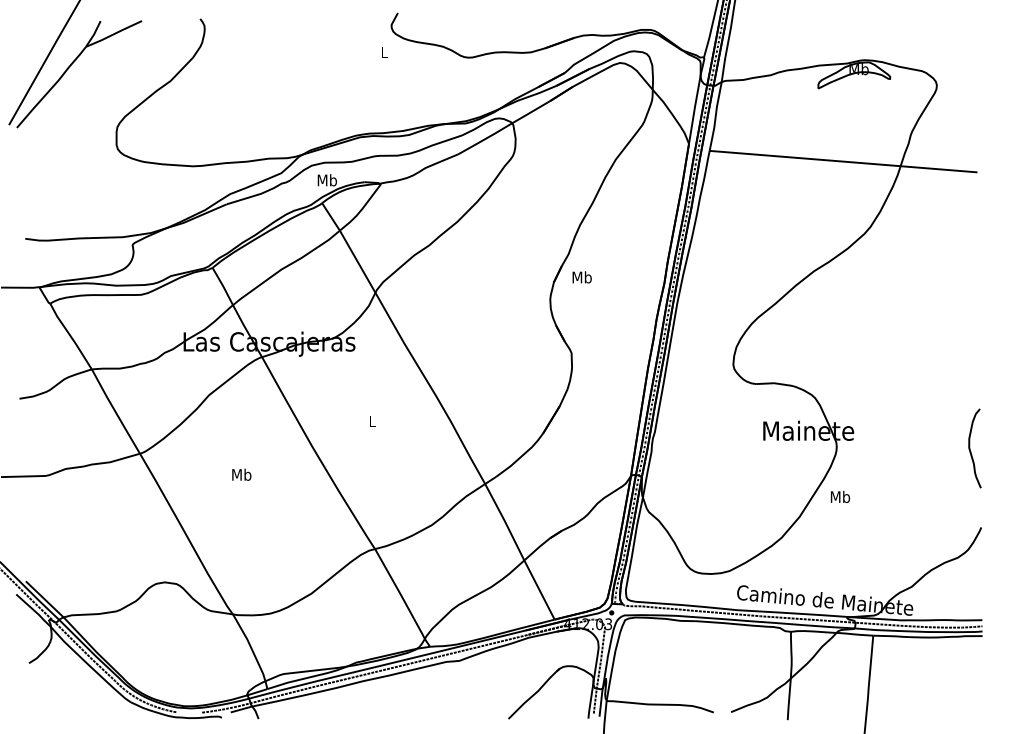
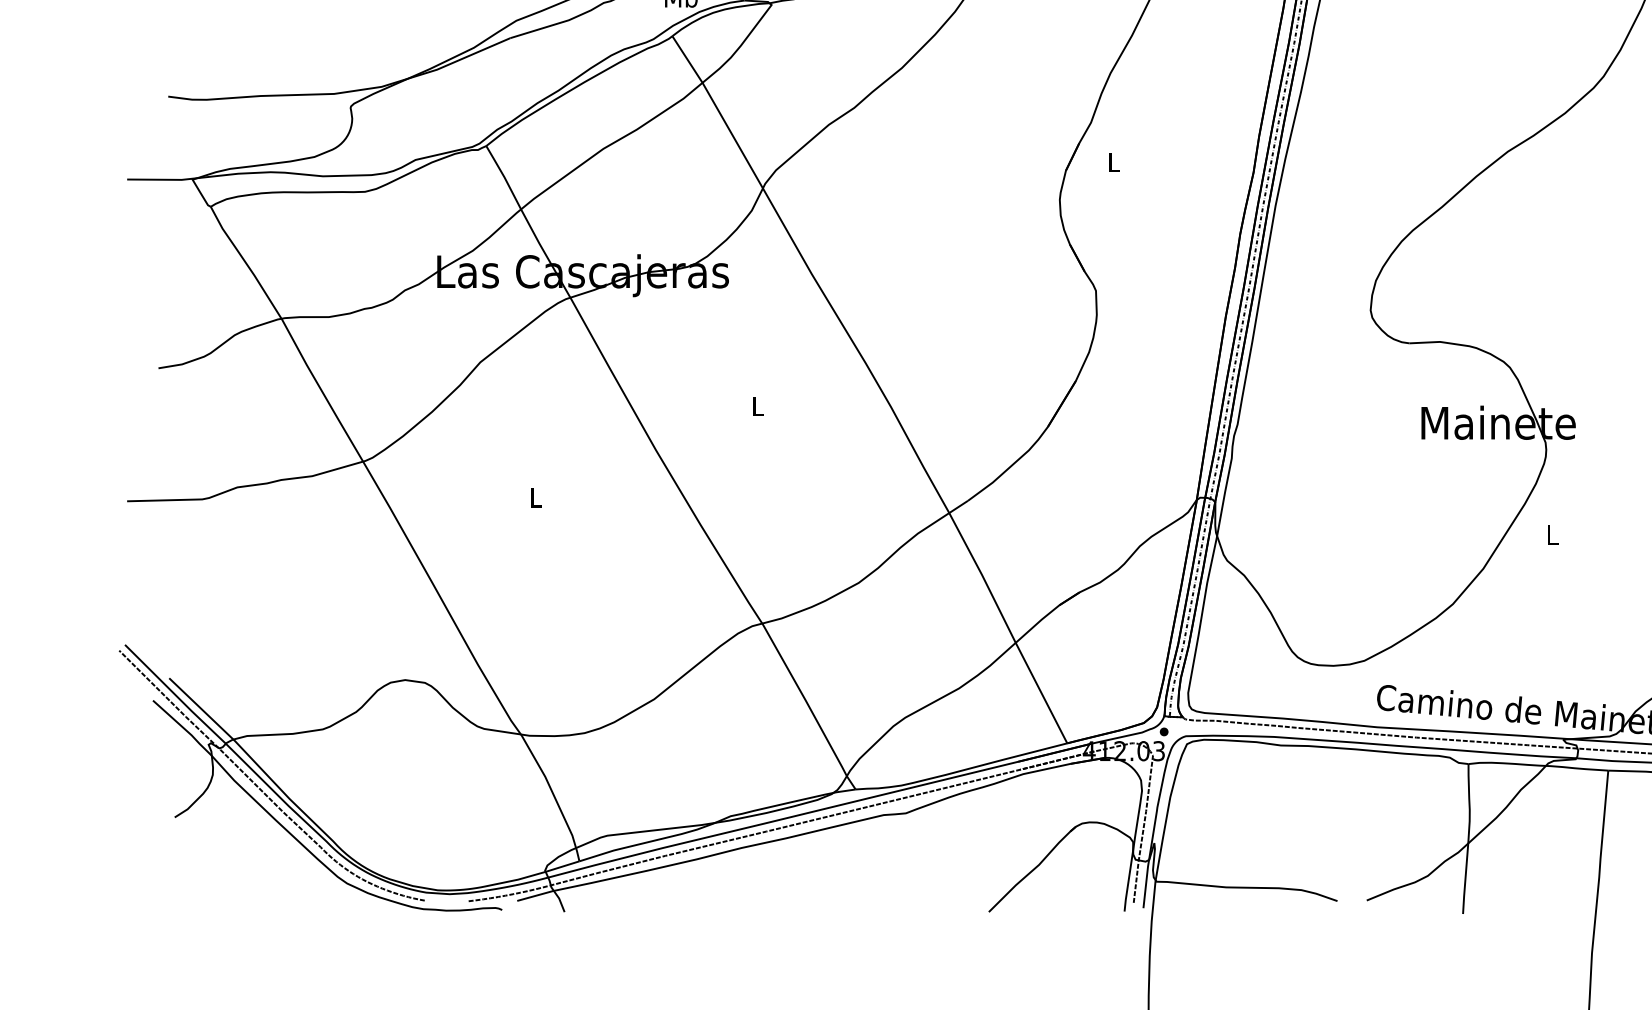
text: (581, 277) -> (1112, 162), Mb -> L
text: (241, 474) -> (535, 496), Mb -> L
text: (840, 496) -> (1552, 534), Mb -> L

